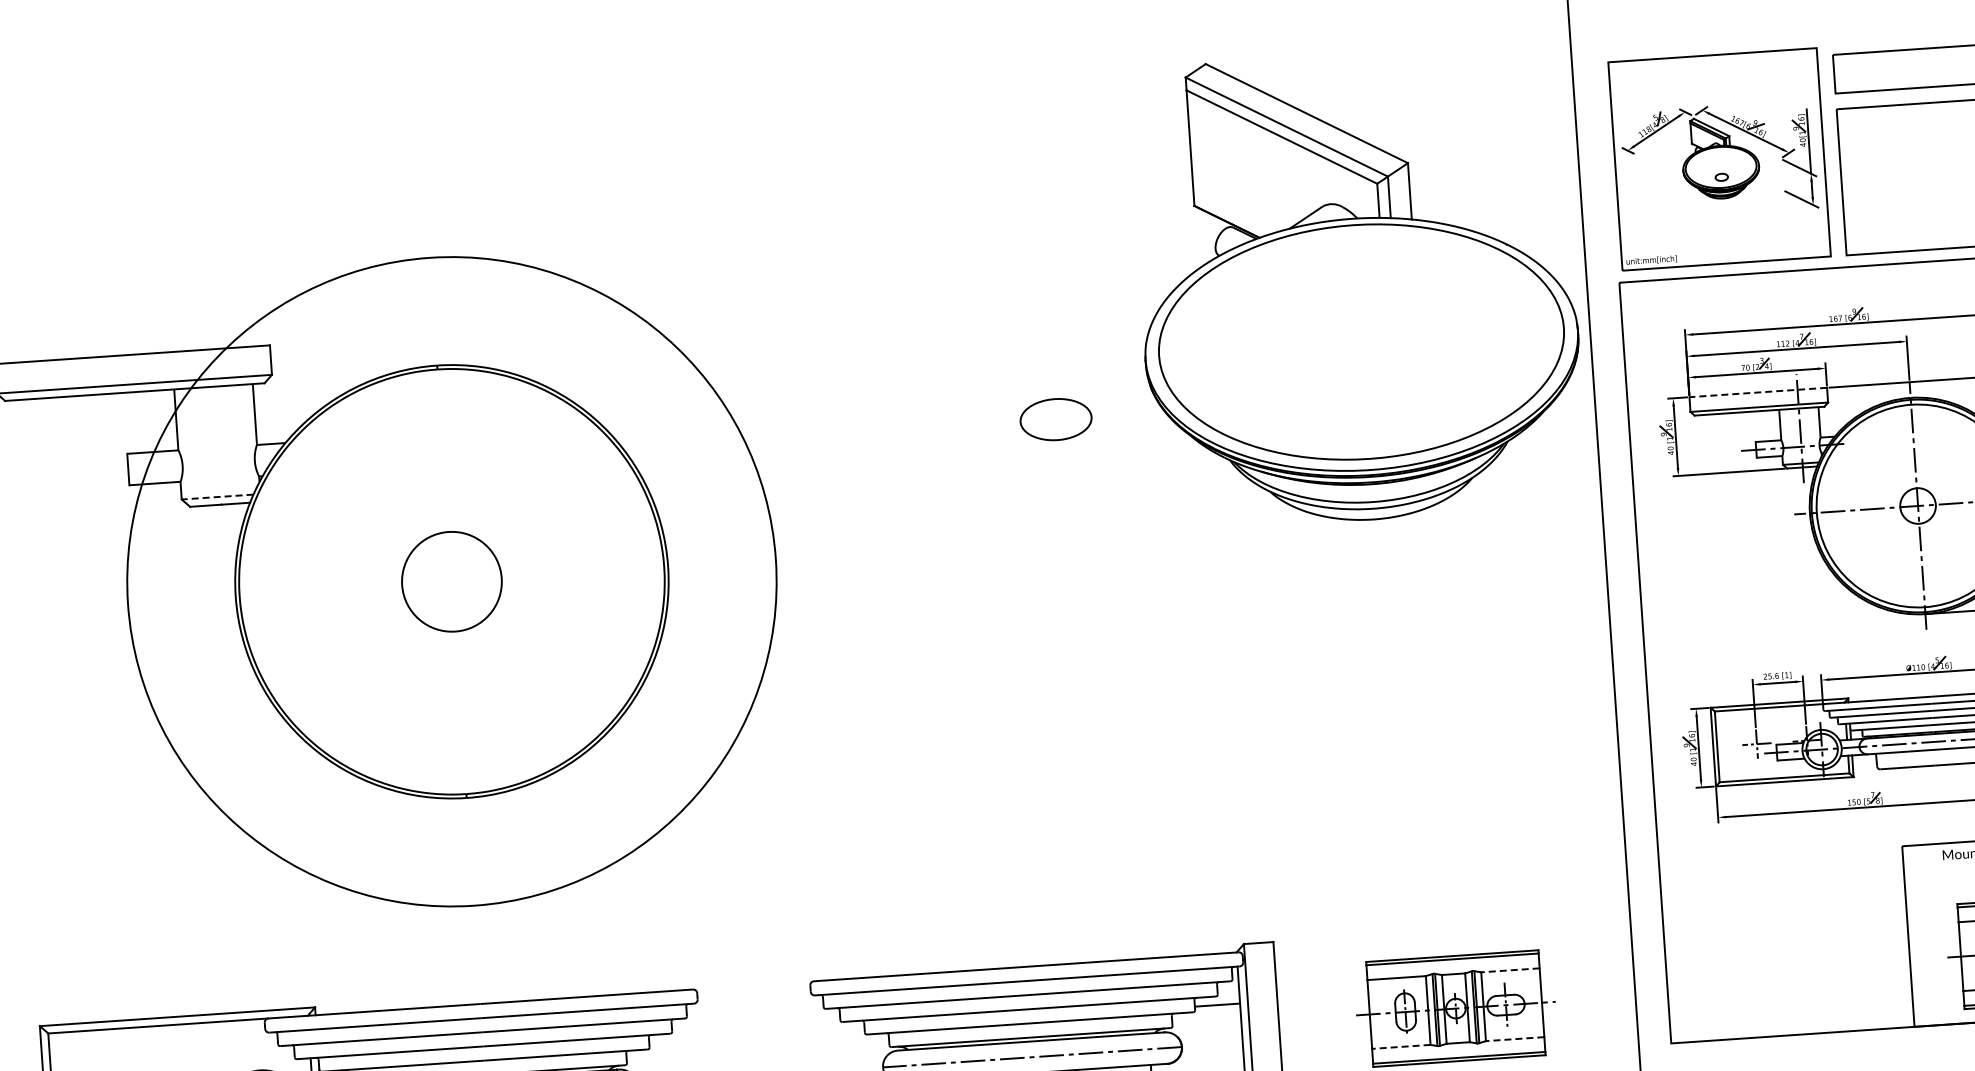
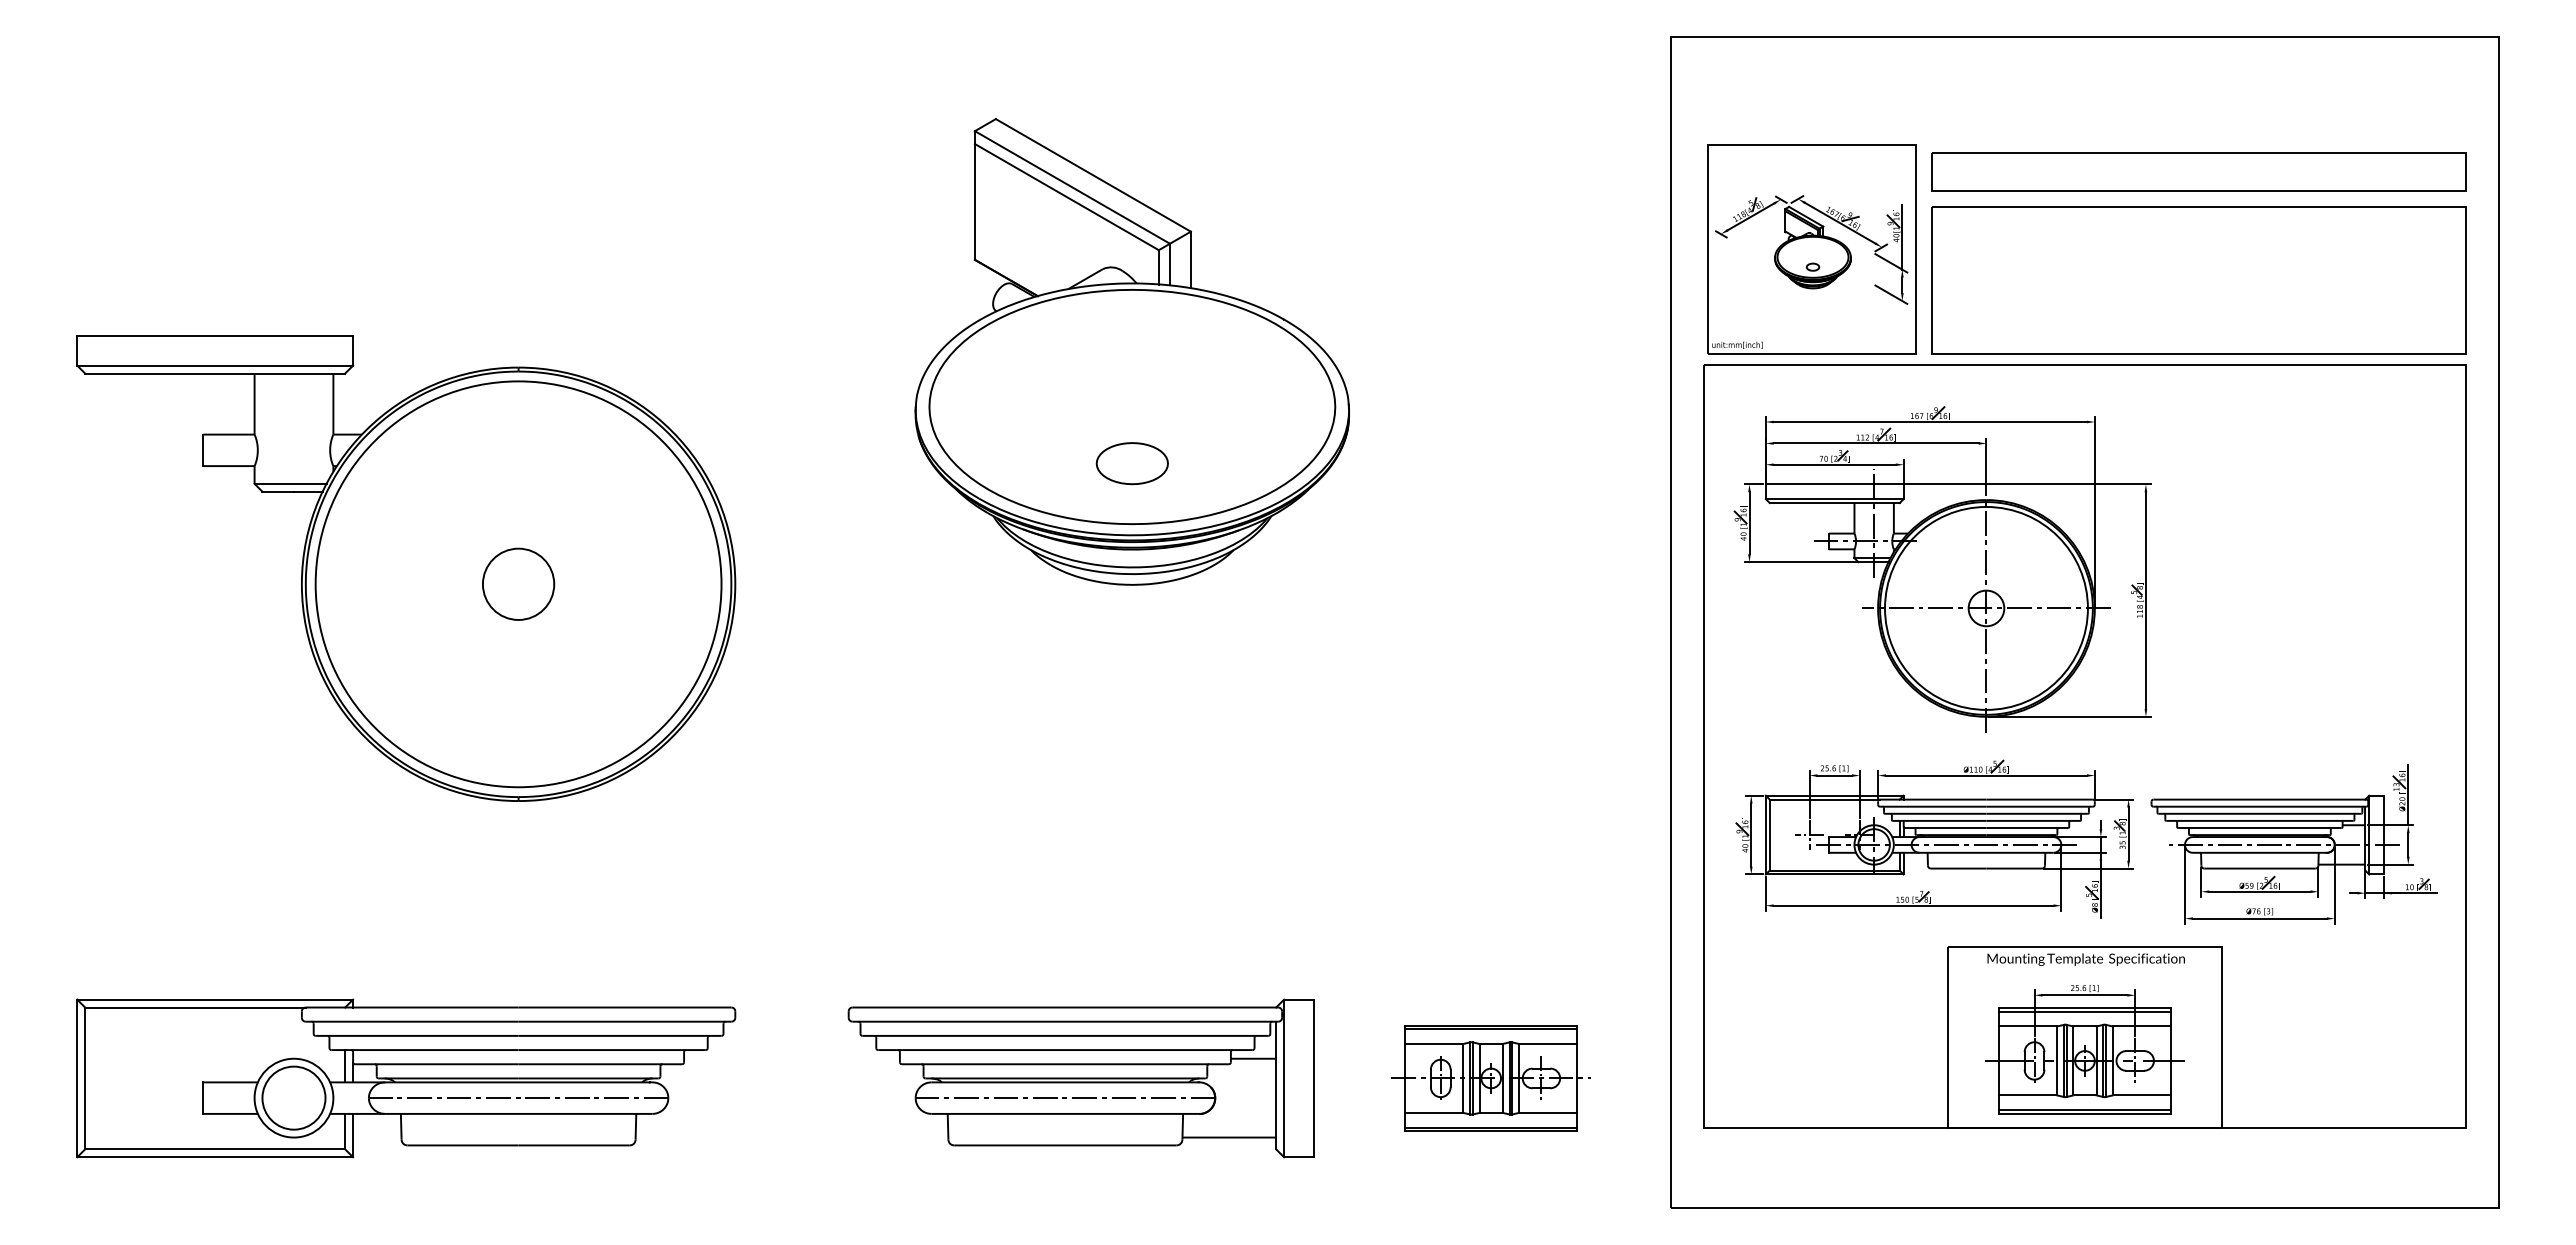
part: (1356, 286) -> (1131, 351), moved
line: (1758, 392) -> (1834, 484), dashed -> solid
line: (217, 496) -> (290, 483), dashed -> solid
circle: (451, 580) -> (518, 583), size x0.71
circle: (451, 581) -> (518, 584), size x0.62
line: (1509, 969) -> (1547, 1043), dashed -> solid
line: (1514, 1038) -> (1547, 1112), dashed -> solid
line: (1400, 1046) -> (1433, 1112), dashed -> solid

